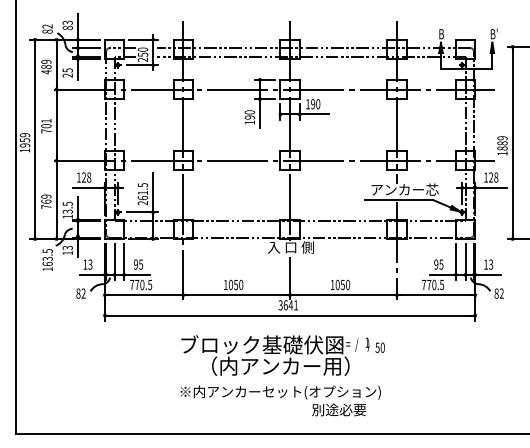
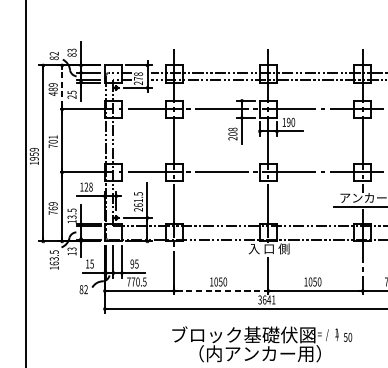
text: (143, 51) -> (138, 75), 250 -> 278
line: (56, 64) -> (62, 87), solid -> dashed
text: (249, 117) -> (232, 134), 190 -> 208
text: (90, 263) -> (92, 263), 13 -> 15
line: (236, 295) -> (221, 291), solid -> dashed

